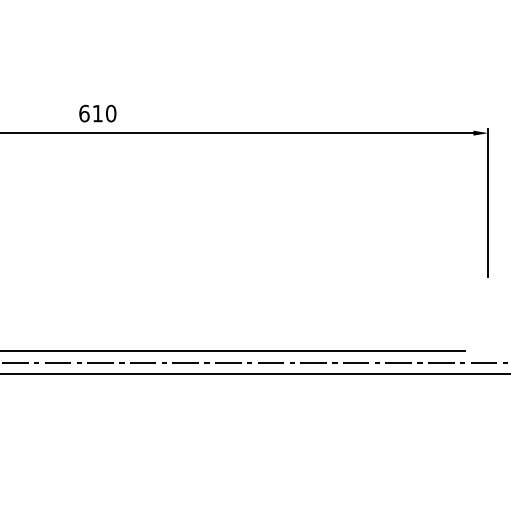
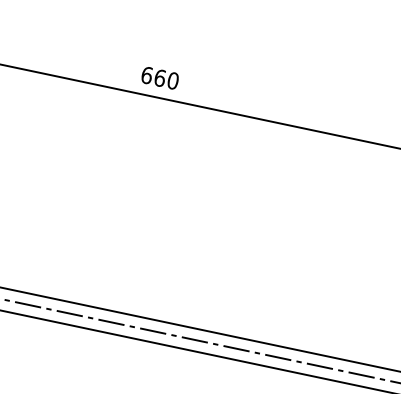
text: (97, 113) -> (159, 78), 610 -> 660

